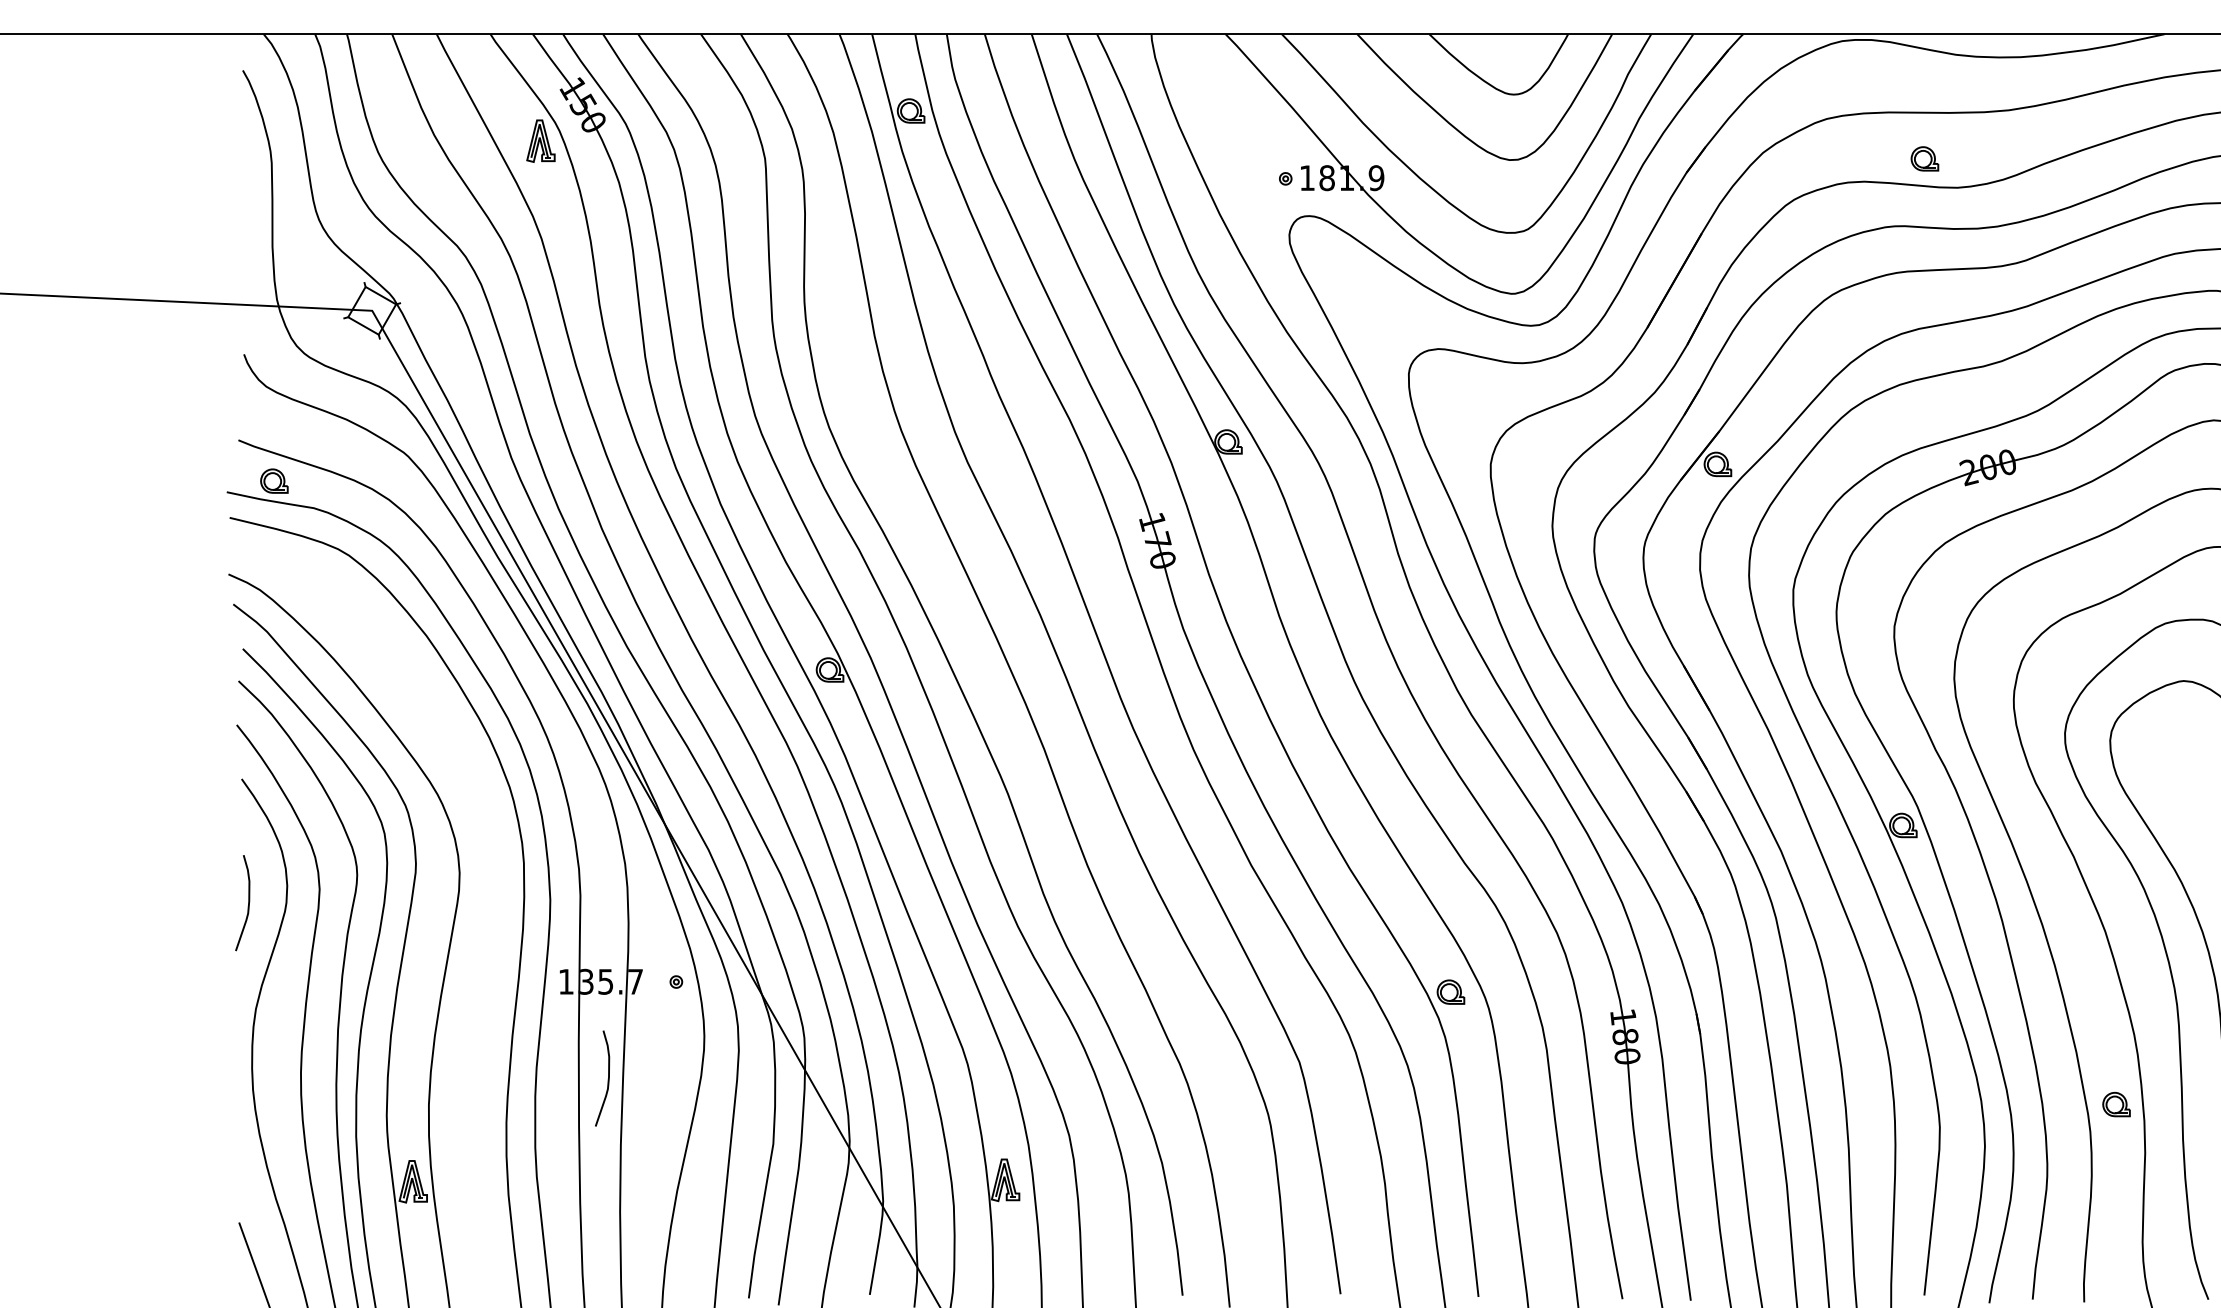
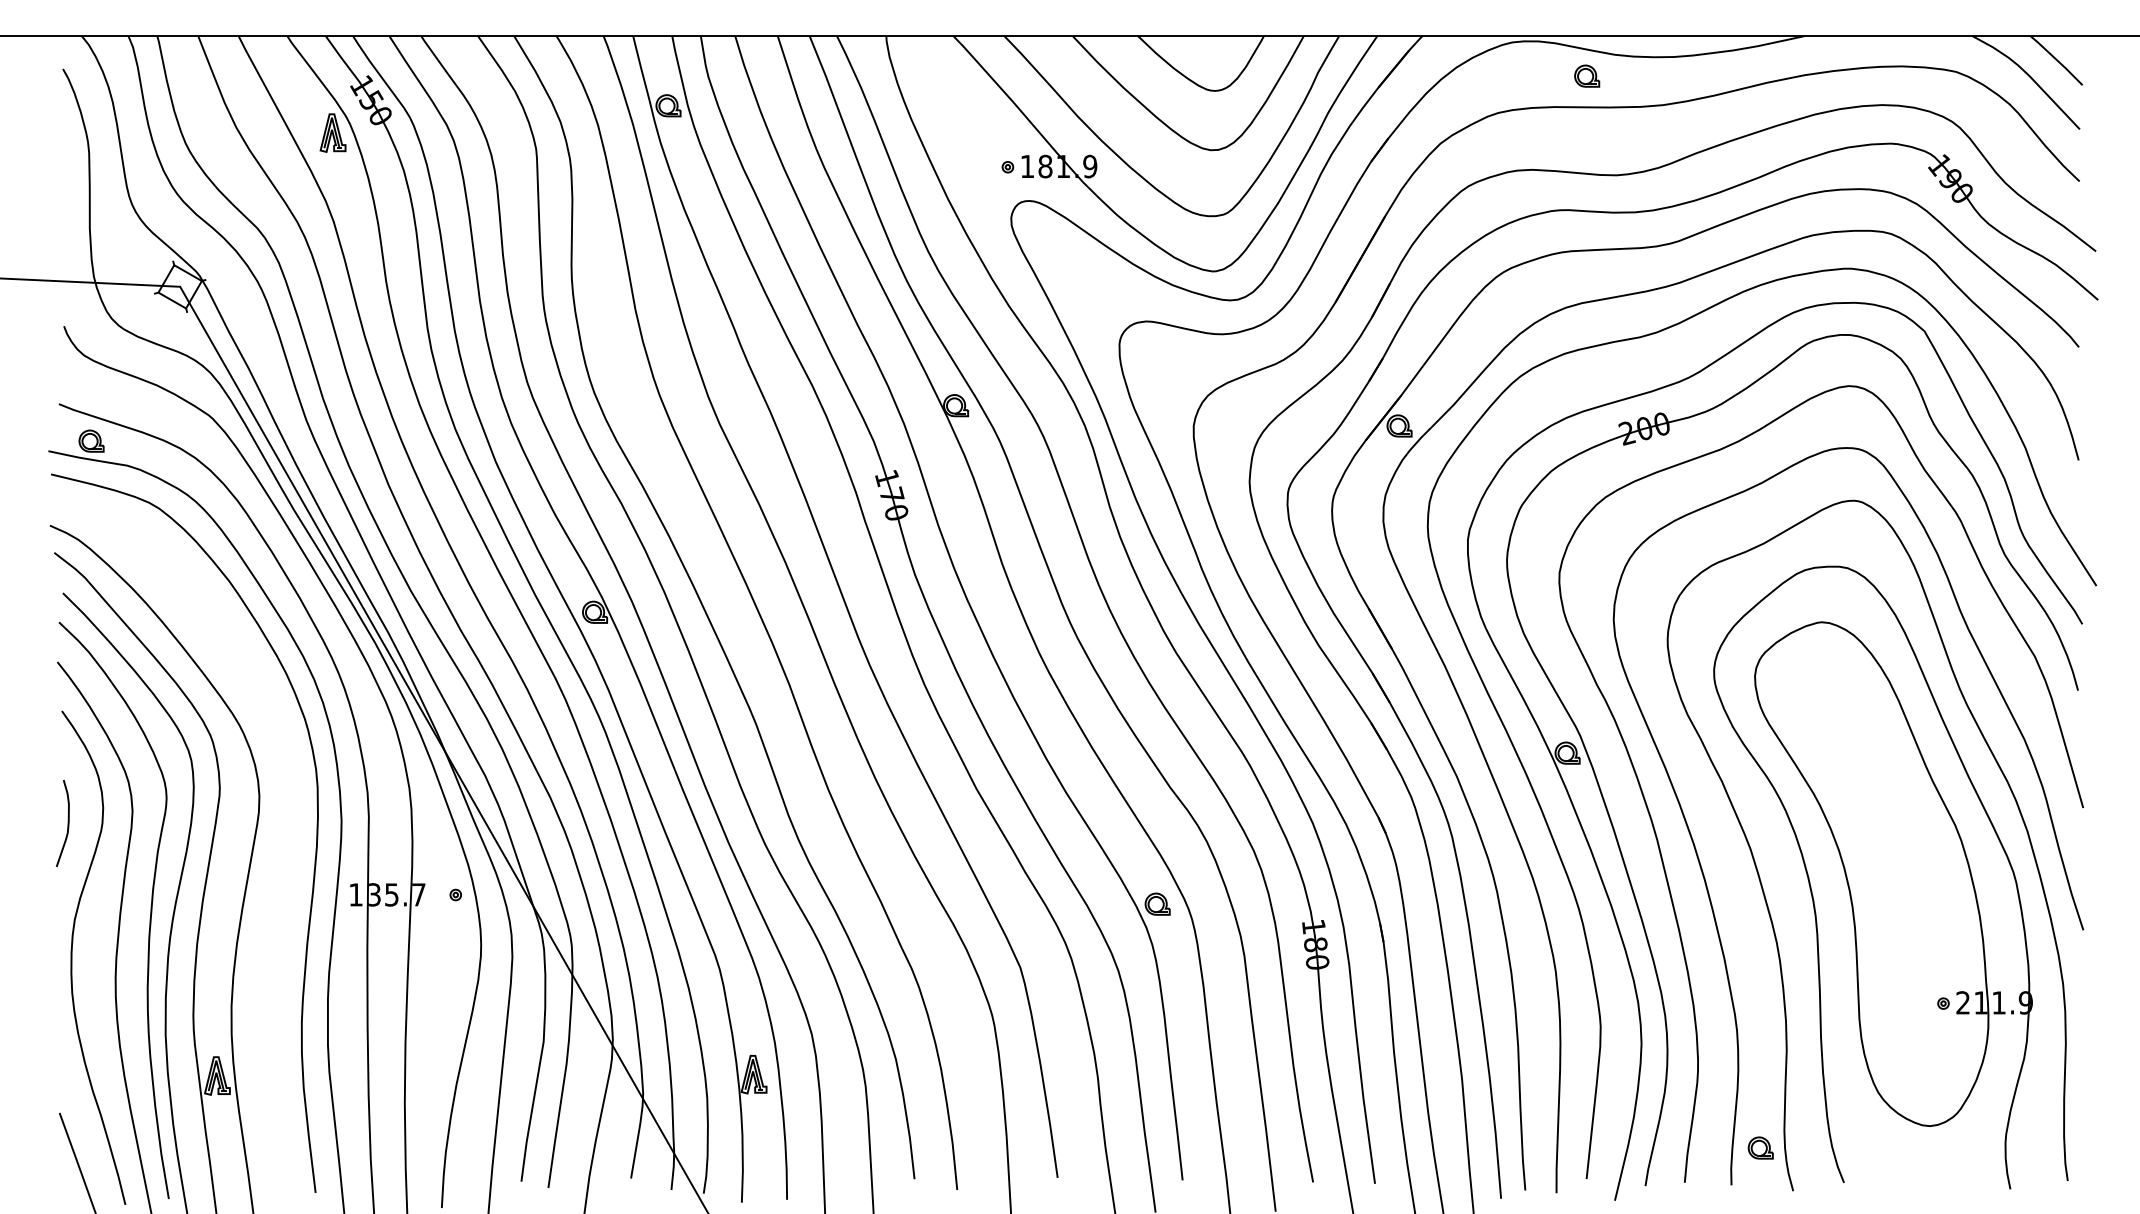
part: (1925, 158) -> (1587, 75), moved
curve: (607, 1078) -> (393, 982), removed
part: (2116, 1103) -> (1760, 1147), moved

